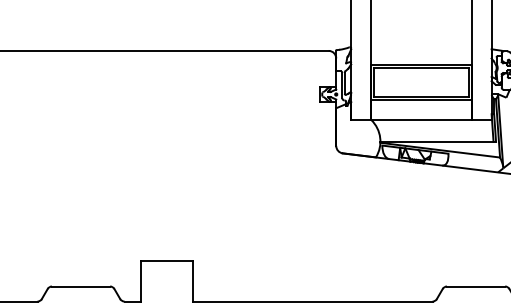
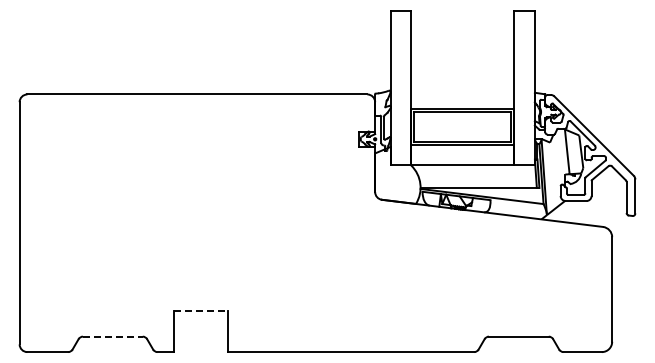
line: (167, 261) -> (201, 310), solid -> dashed
line: (80, 286) -> (112, 336), solid -> dashed

